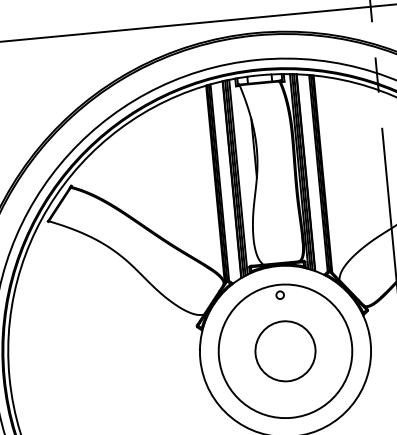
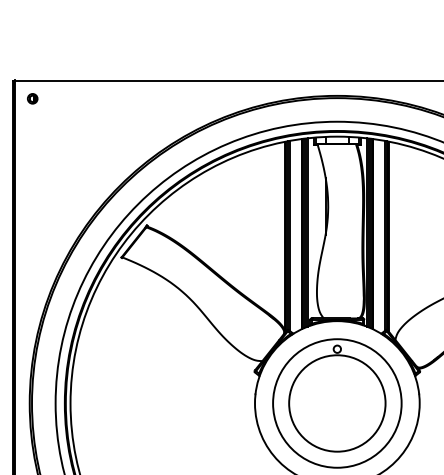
circle: (285, 351) -> (337, 403), size x1.67

